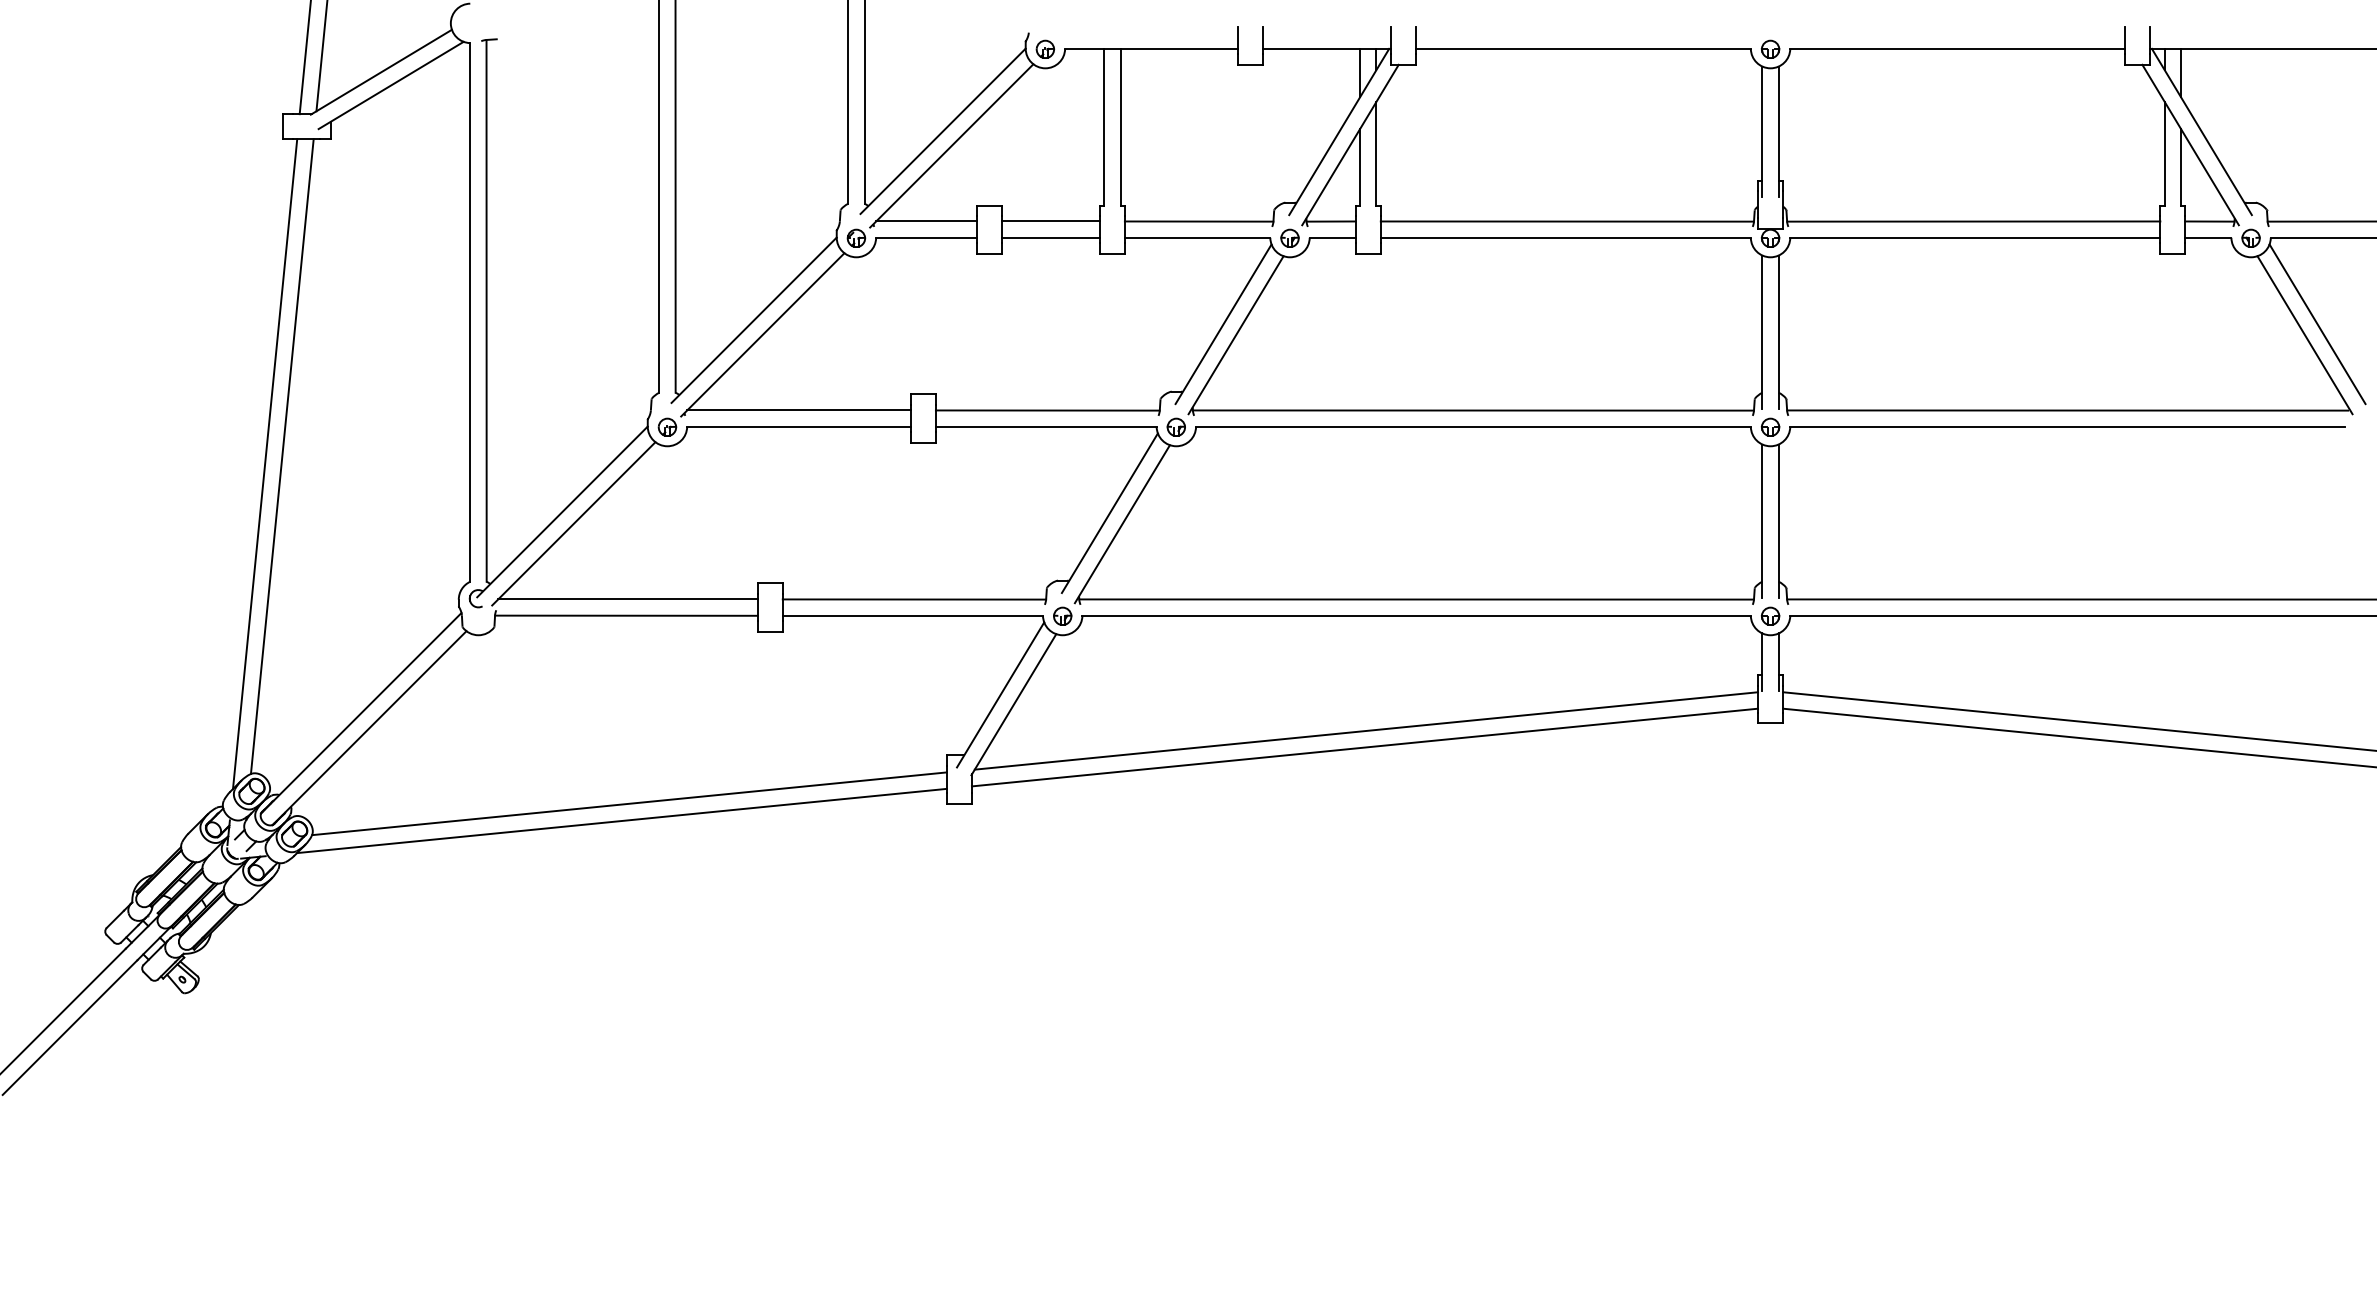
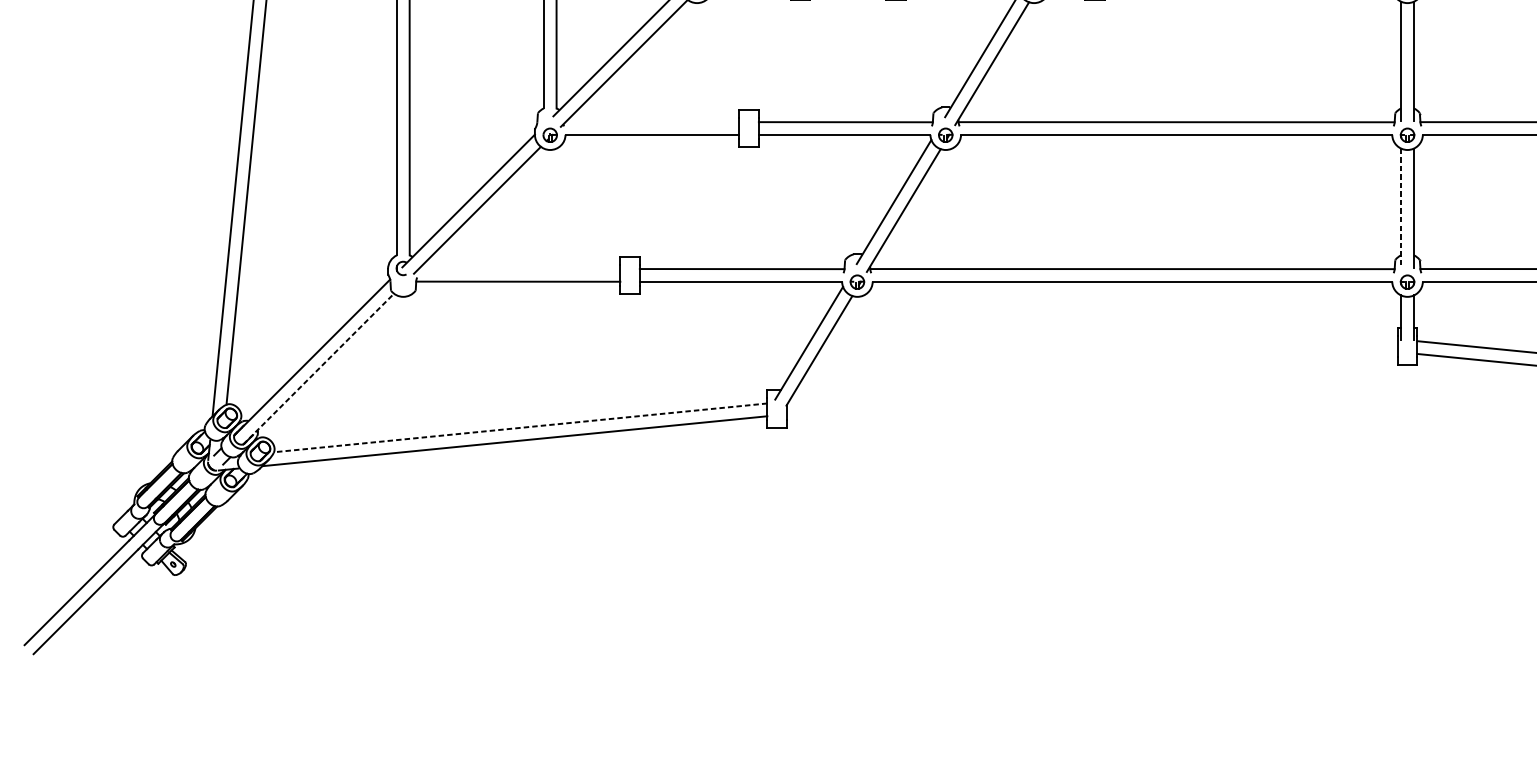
line: (798, 410) -> (652, 122), removed
line: (1762, 521) -> (1401, 208), solid -> dashed
line: (627, 599) -> (519, 269), removed
line: (369, 727) -> (318, 368), solid -> dashed
line: (1366, 730) -> (1093, 370), removed
line: (1364, 747) -> (1091, 384), removed
line: (629, 803) -> (520, 427), solid -> dashed

